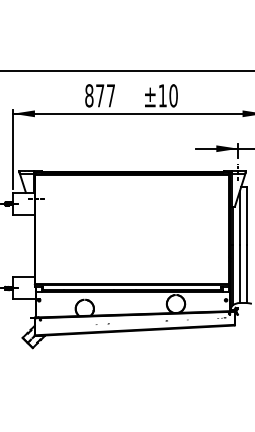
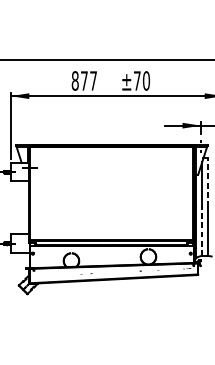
text: (162, 95) -> (137, 80), ±10 -> ±70
line: (246, 216) -> (208, 182), solid -> dashed
line: (239, 274) -> (202, 231), solid -> dashed

